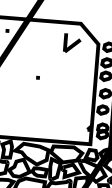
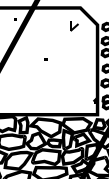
part: (72, 43) -> (74, 26), size x0.6

